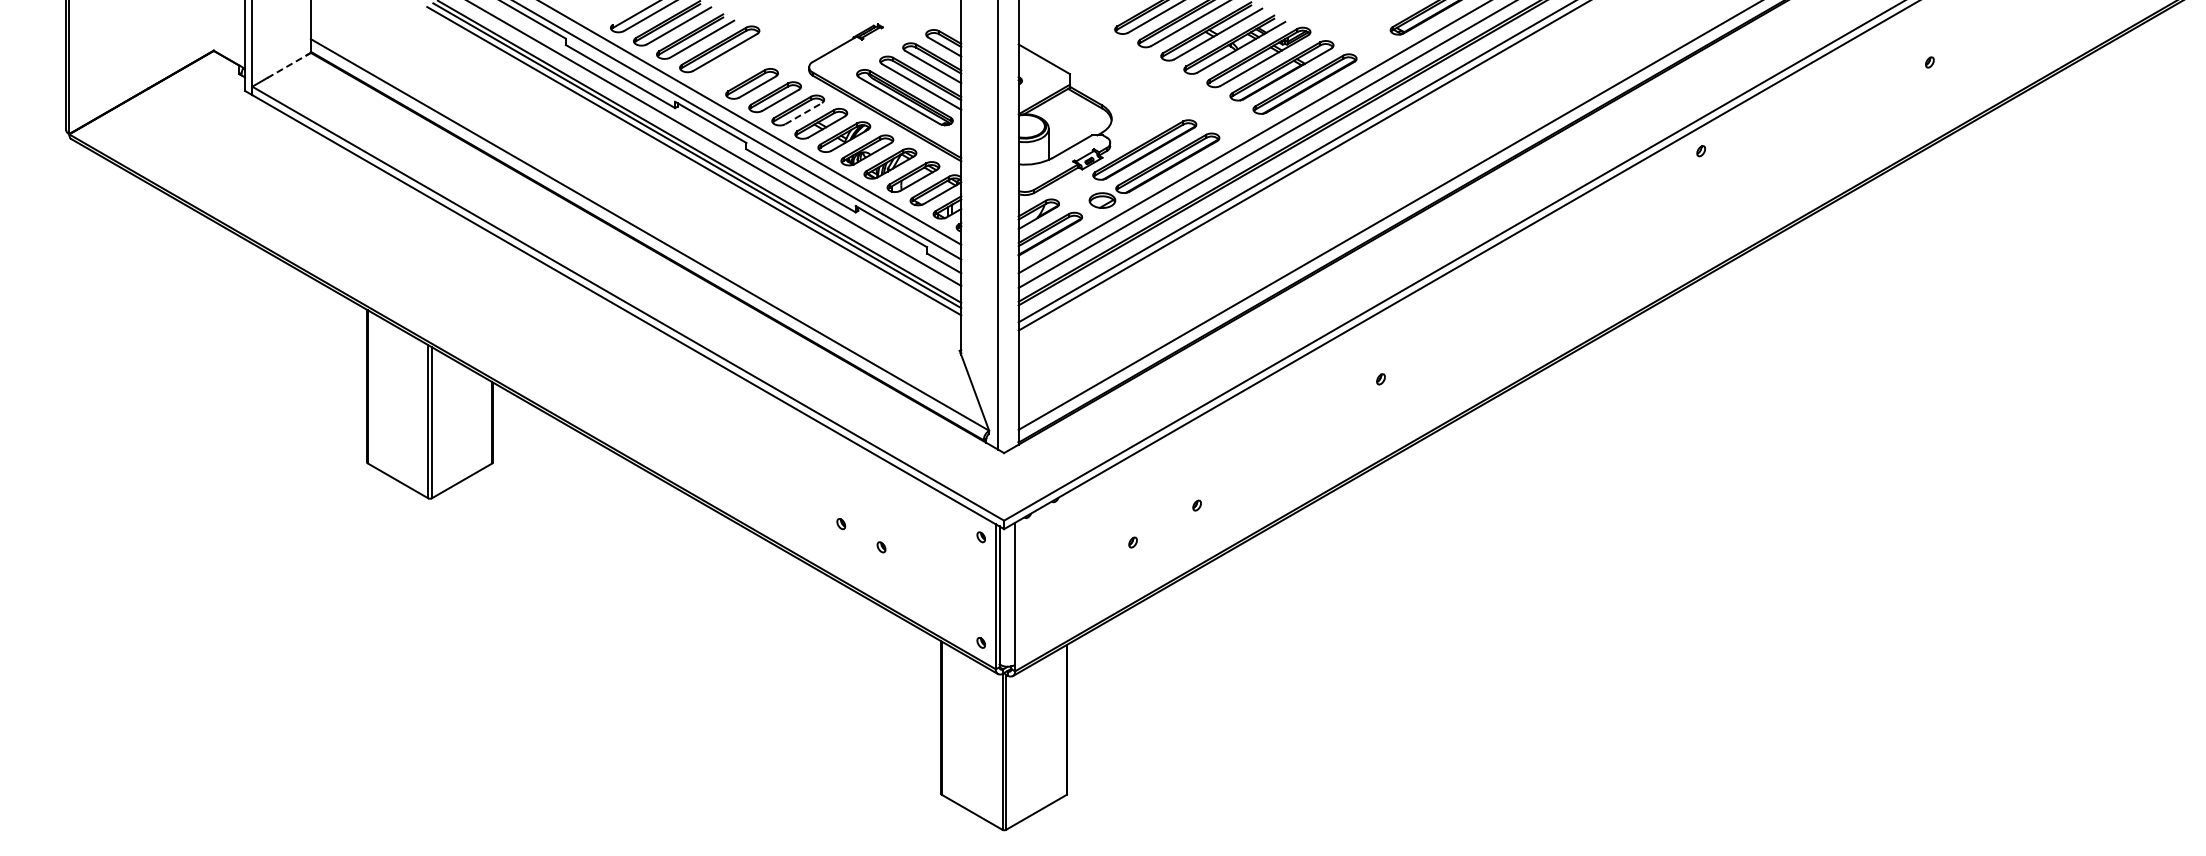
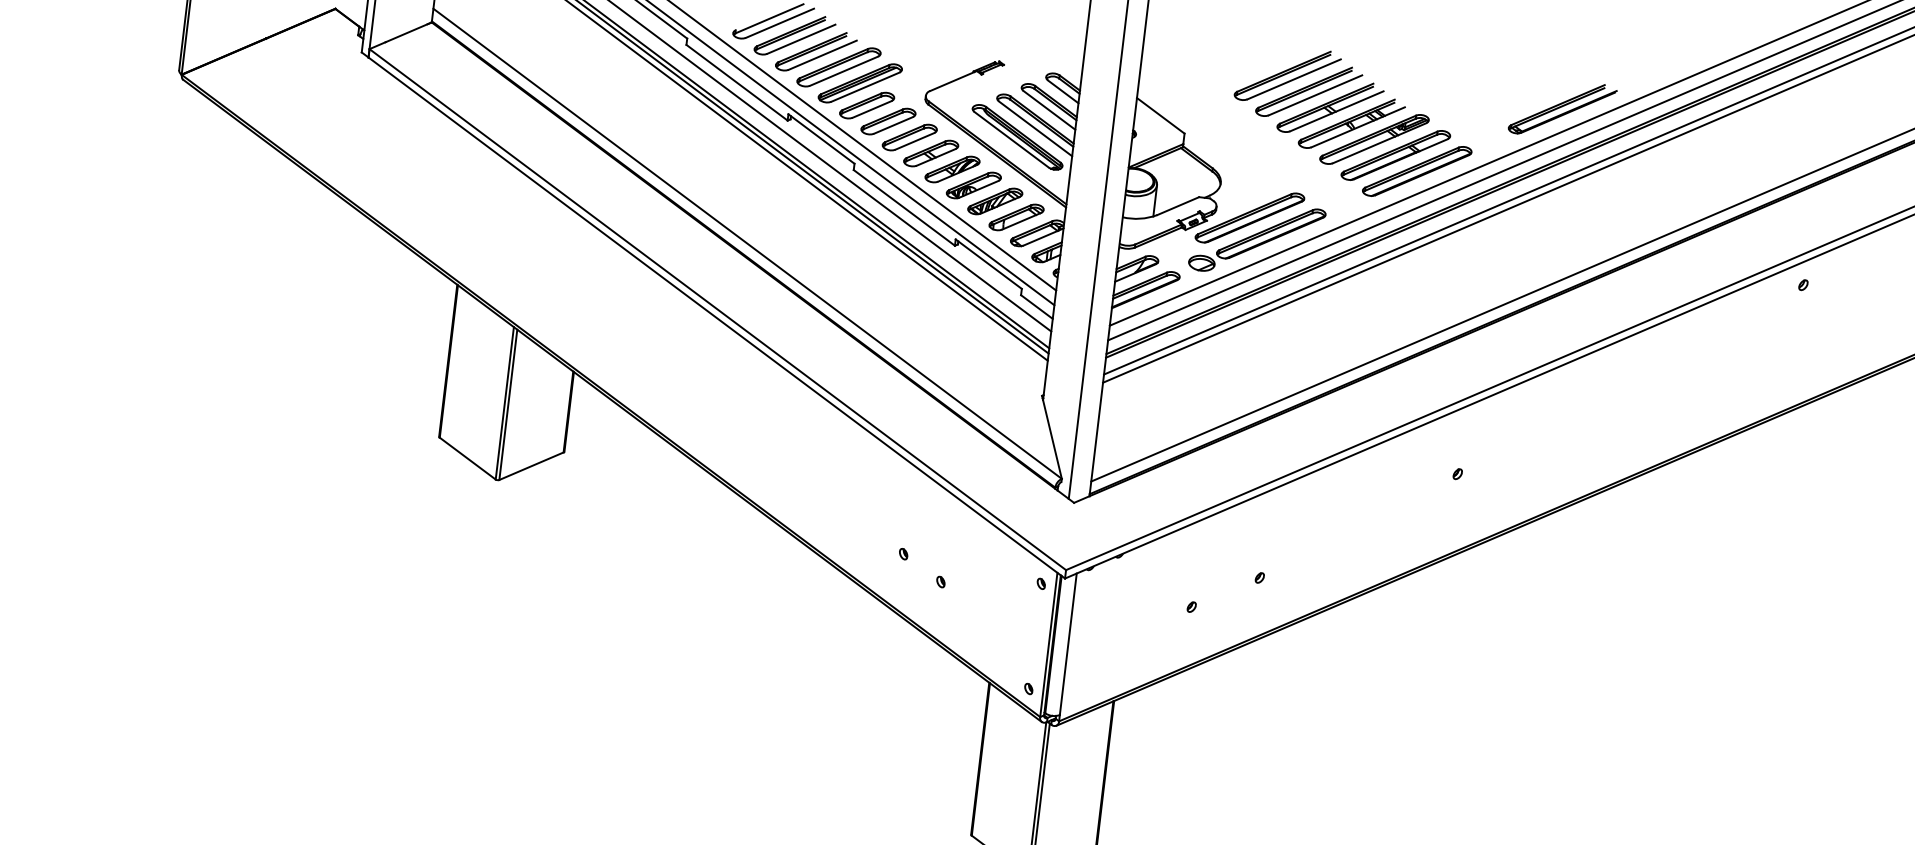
part: (742, 62) -> (860, 83), added
line: (289, 65) -> (409, 32), dashed -> solid
line: (804, 113) -> (915, 141), dashed -> solid

